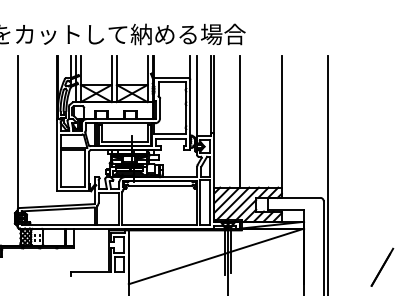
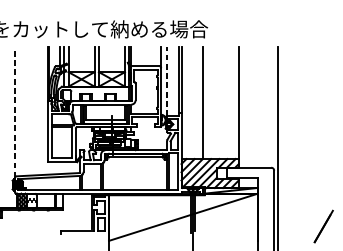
line: (197, 96) -> (167, 81), solid -> dashed
line: (17, 132) -> (14, 112), solid -> dashed

